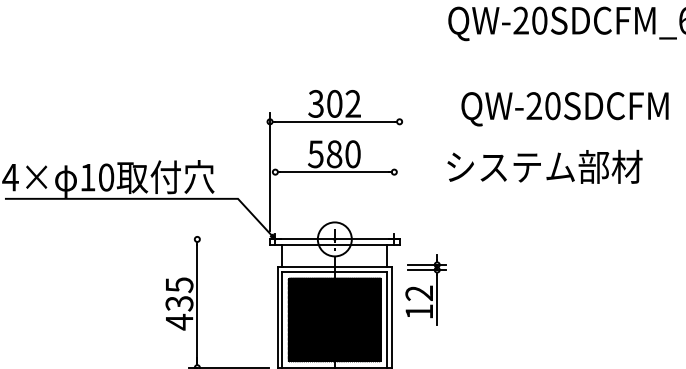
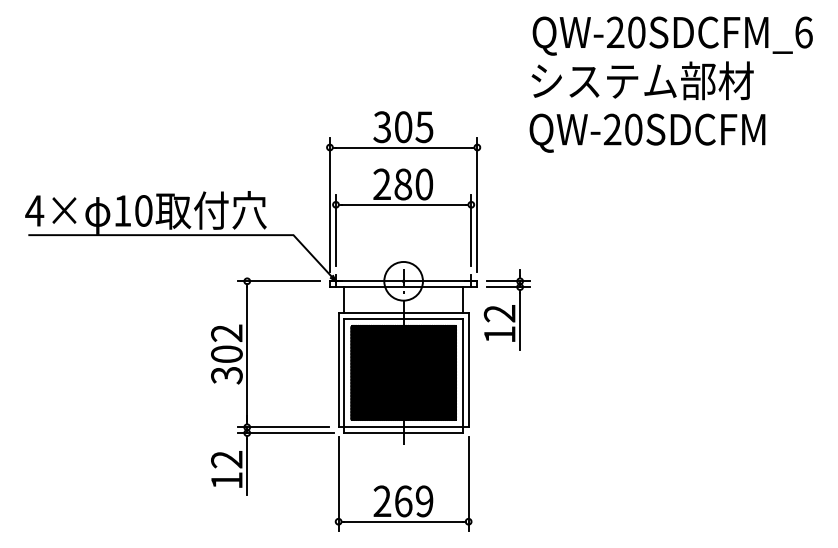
text: (353, 104) -> (424, 127), 302 -> 305
text: (565, 108) -> (647, 132), moved
text: (315, 154) -> (381, 184), 580 -> 280
text: (544, 166) -> (642, 80), moved
line: (399, 171) -> (477, 204), added
line: (274, 194) -> (335, 230), added
line: (394, 194) -> (471, 230), added
line: (224, 239) -> (278, 281), added
part: (425, 289) -> (506, 309), moved
text: (179, 303) -> (226, 354), 435 -> 302

